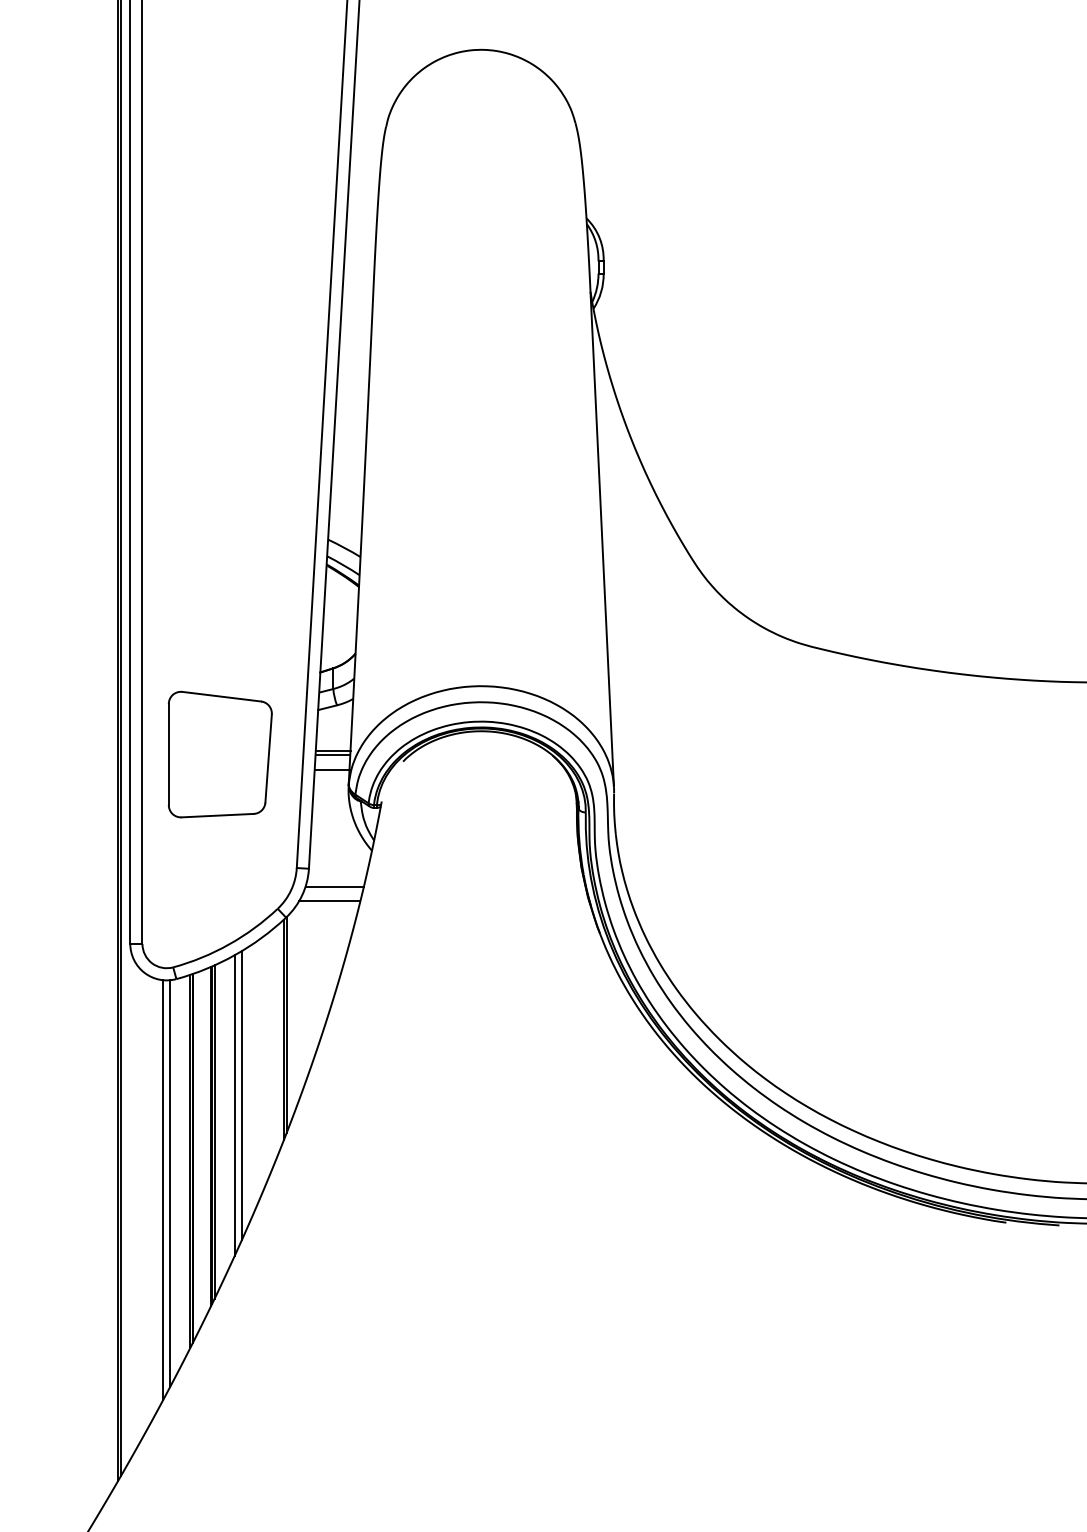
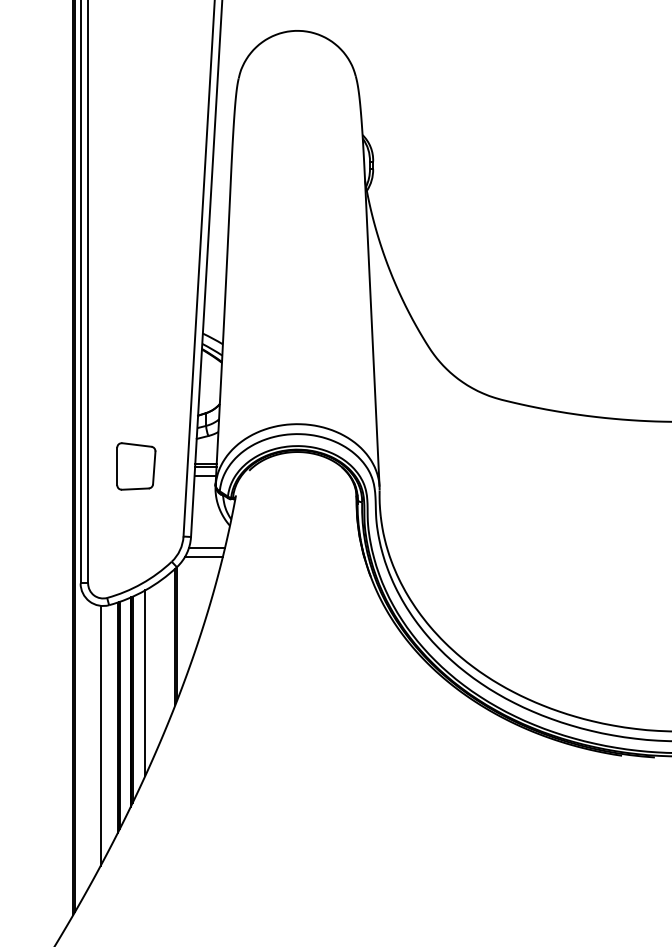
part: (220, 754) -> (136, 466), size x0.6
line: (241, 1094) -> (149, 676), removed
line: (170, 1183) -> (105, 731), removed

